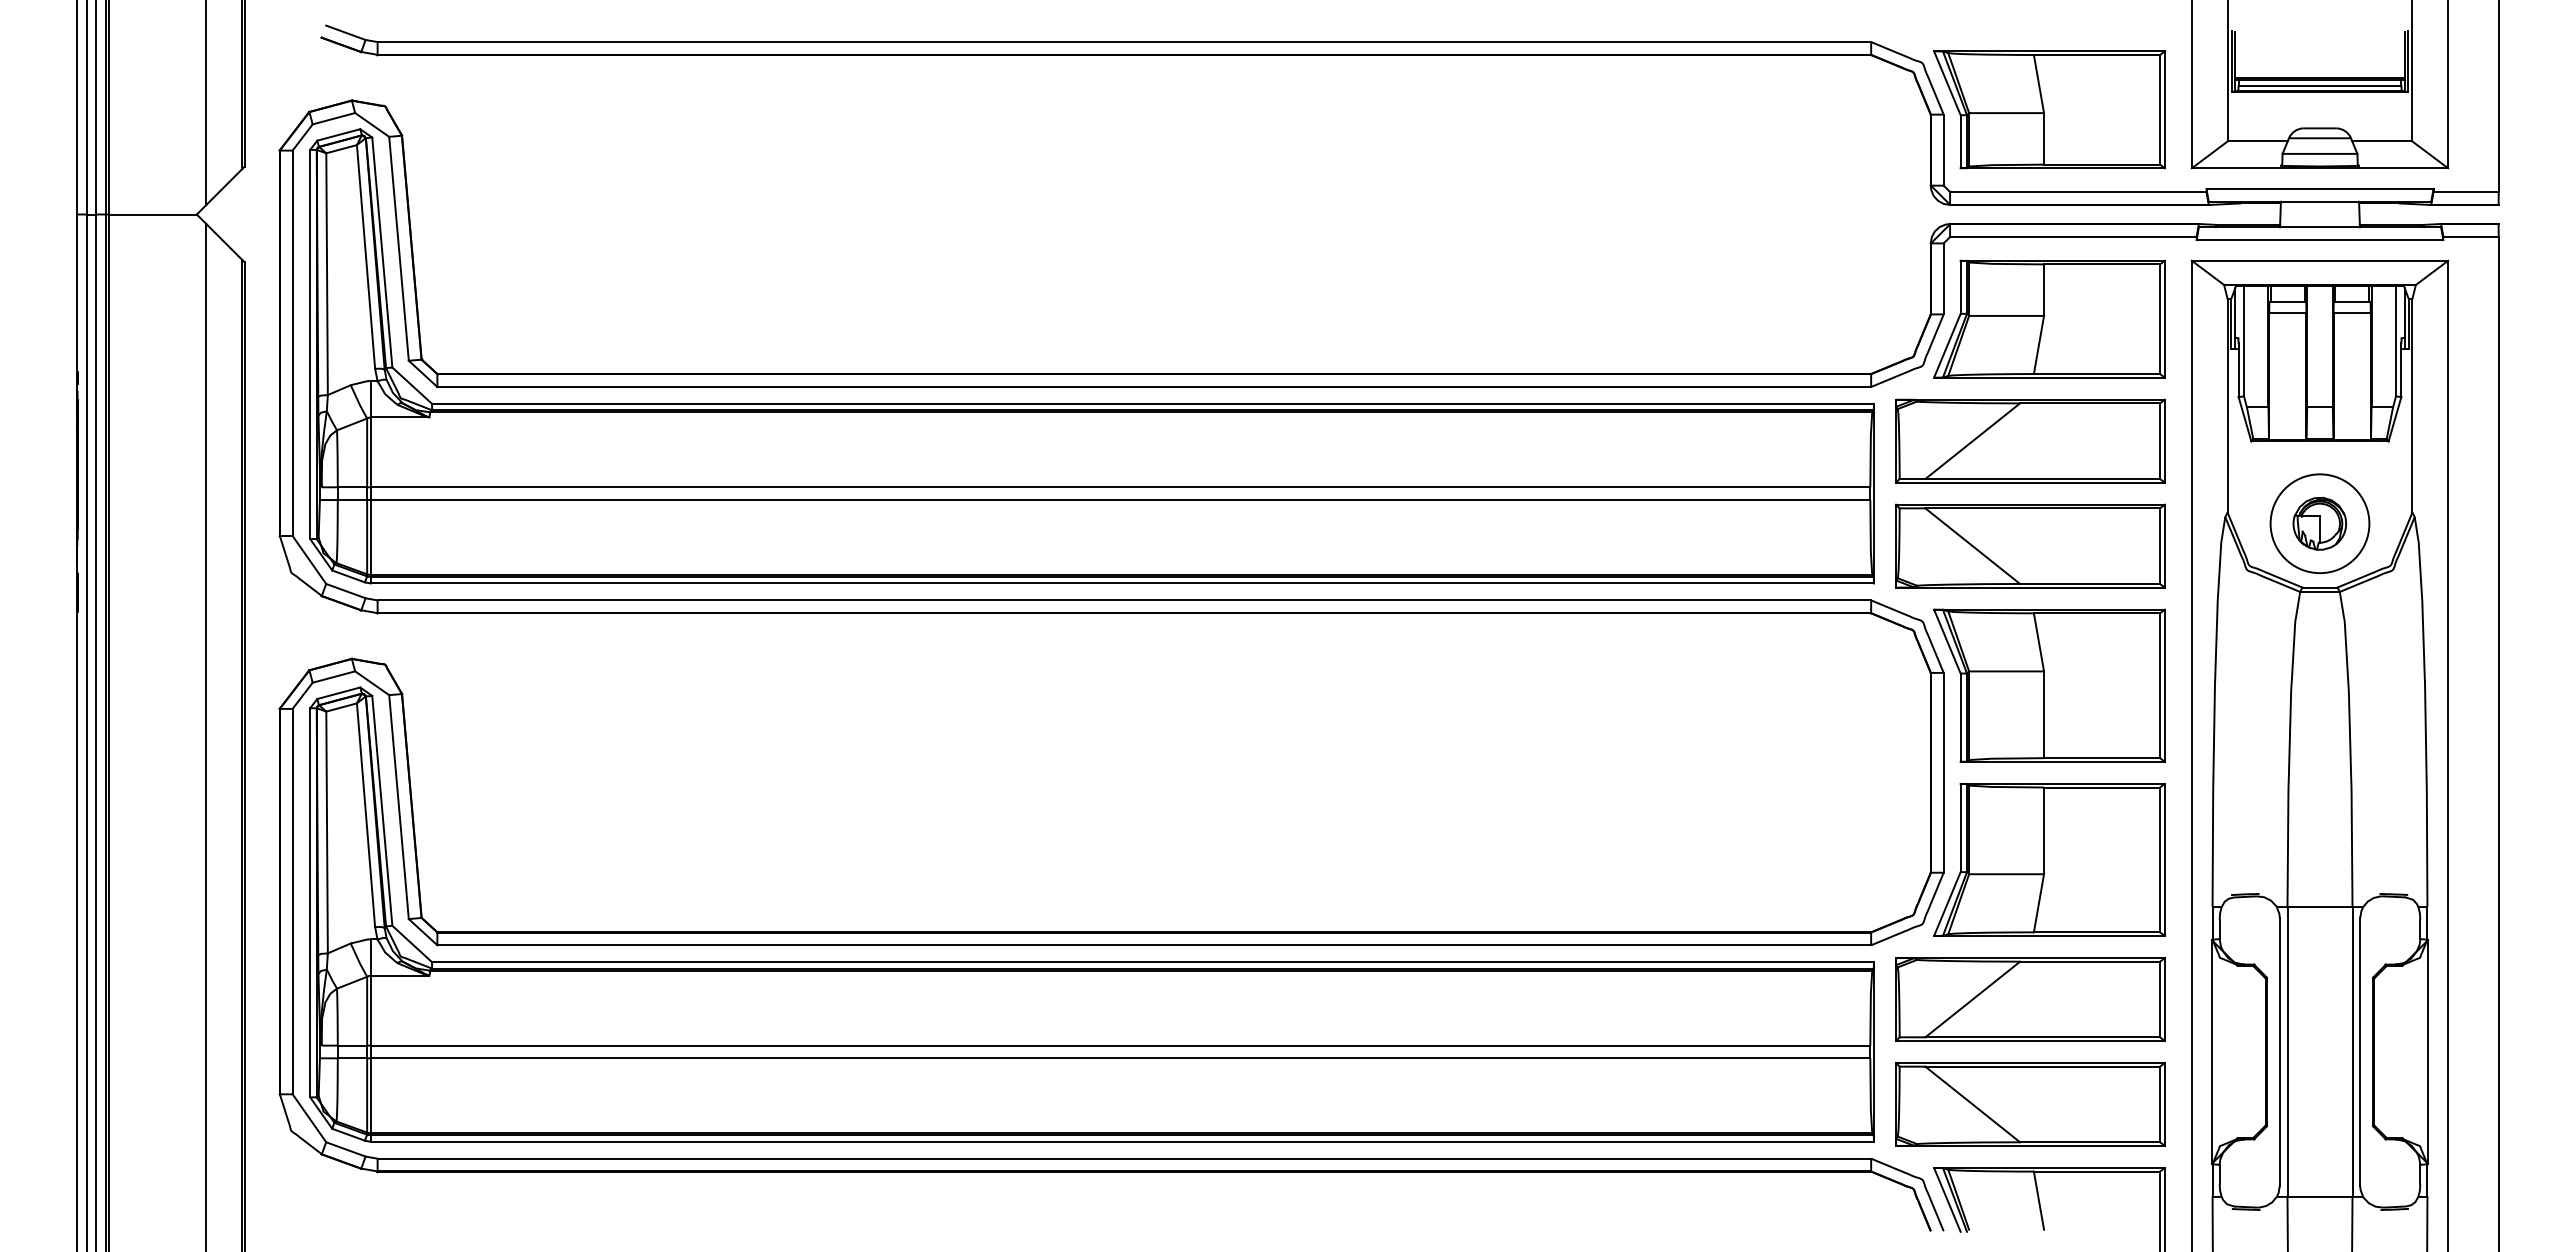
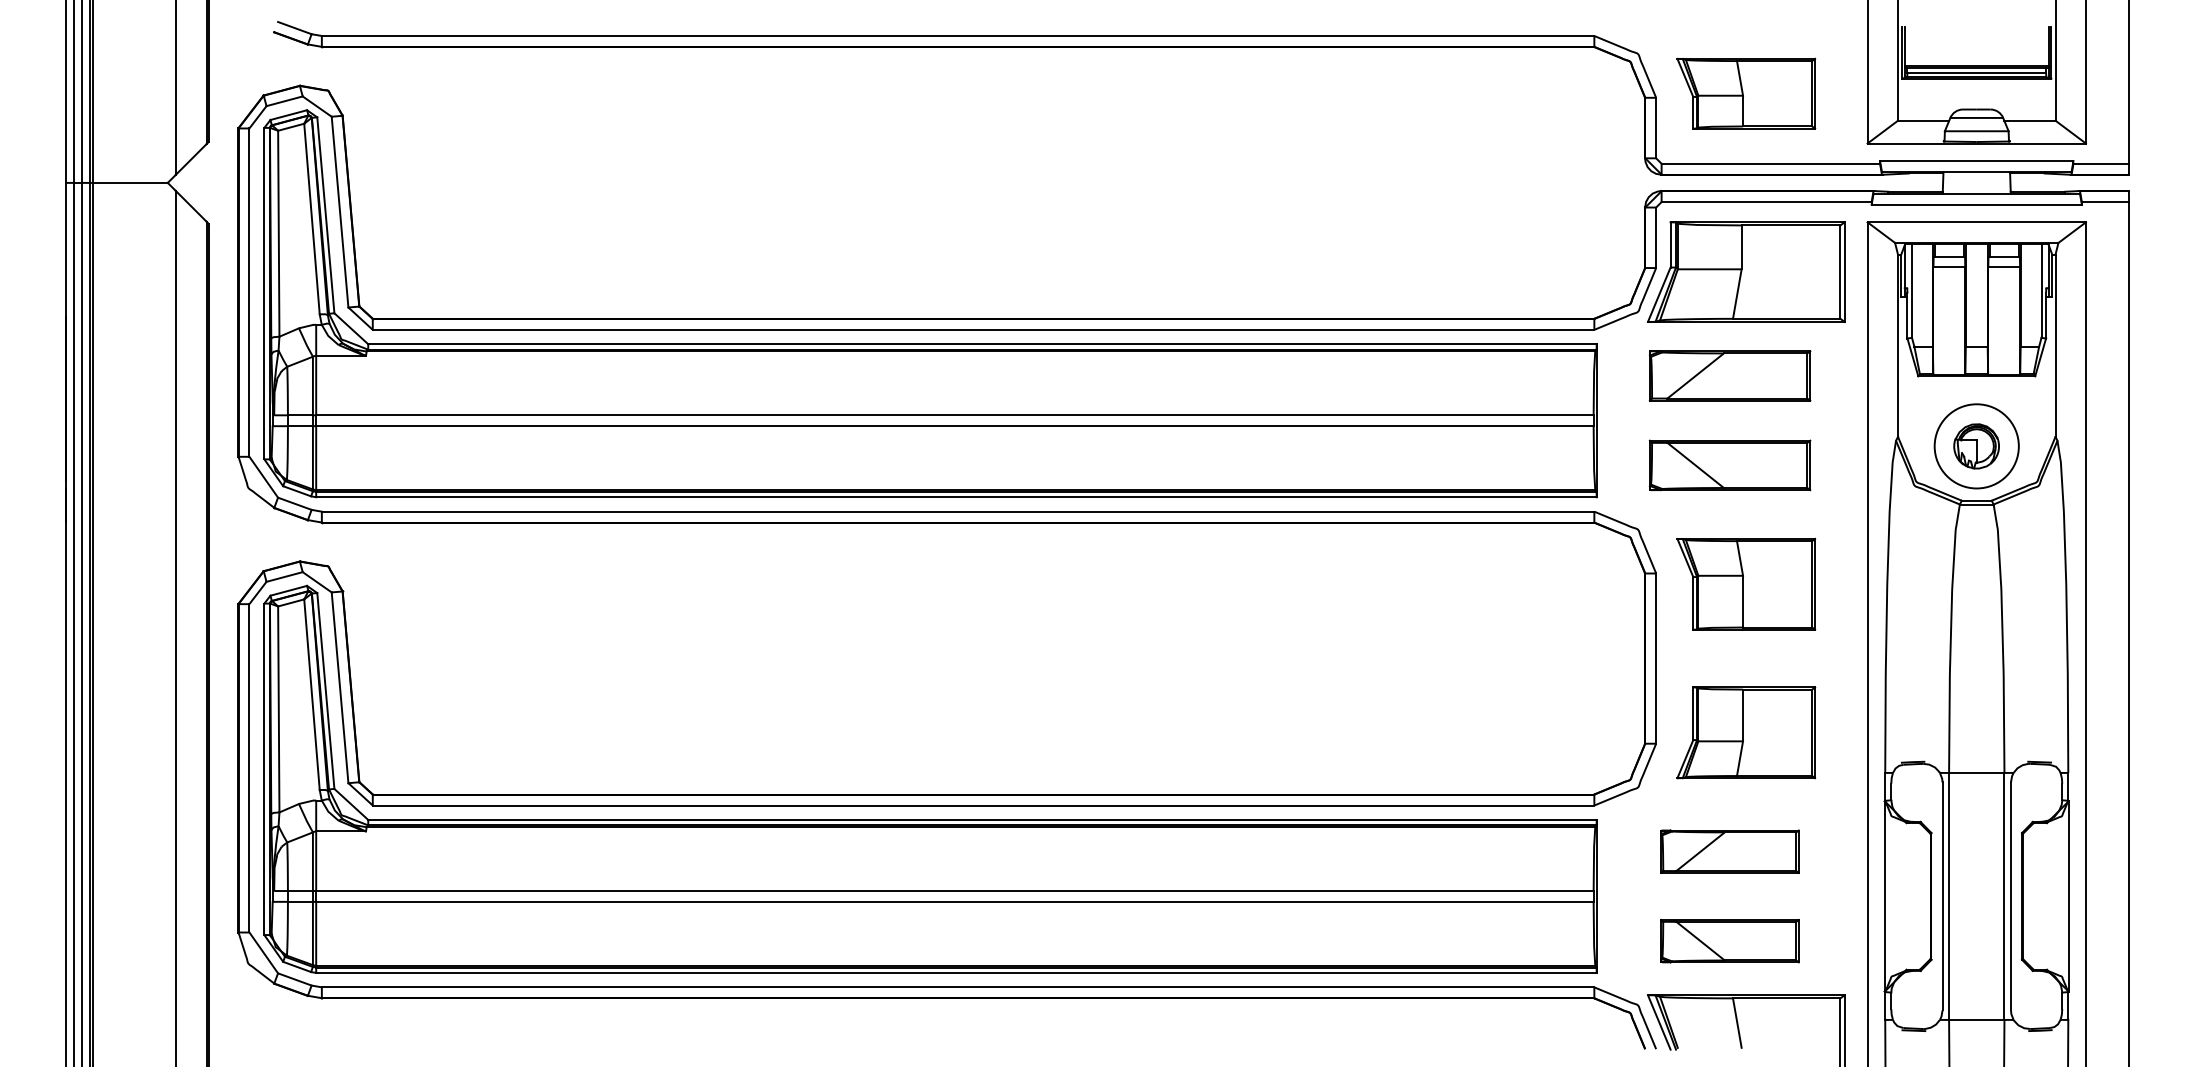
part: (2049, 109) -> (1746, 93), size x0.7
part: (2030, 440) -> (1730, 375), size x0.7
part: (2030, 545) -> (1730, 464), size x0.7
part: (2049, 685) -> (1746, 584), size x0.7
part: (2049, 859) -> (1746, 732), size x0.7
part: (2030, 999) -> (1730, 851), size x0.6
part: (2030, 1104) -> (1730, 941), size x0.6

